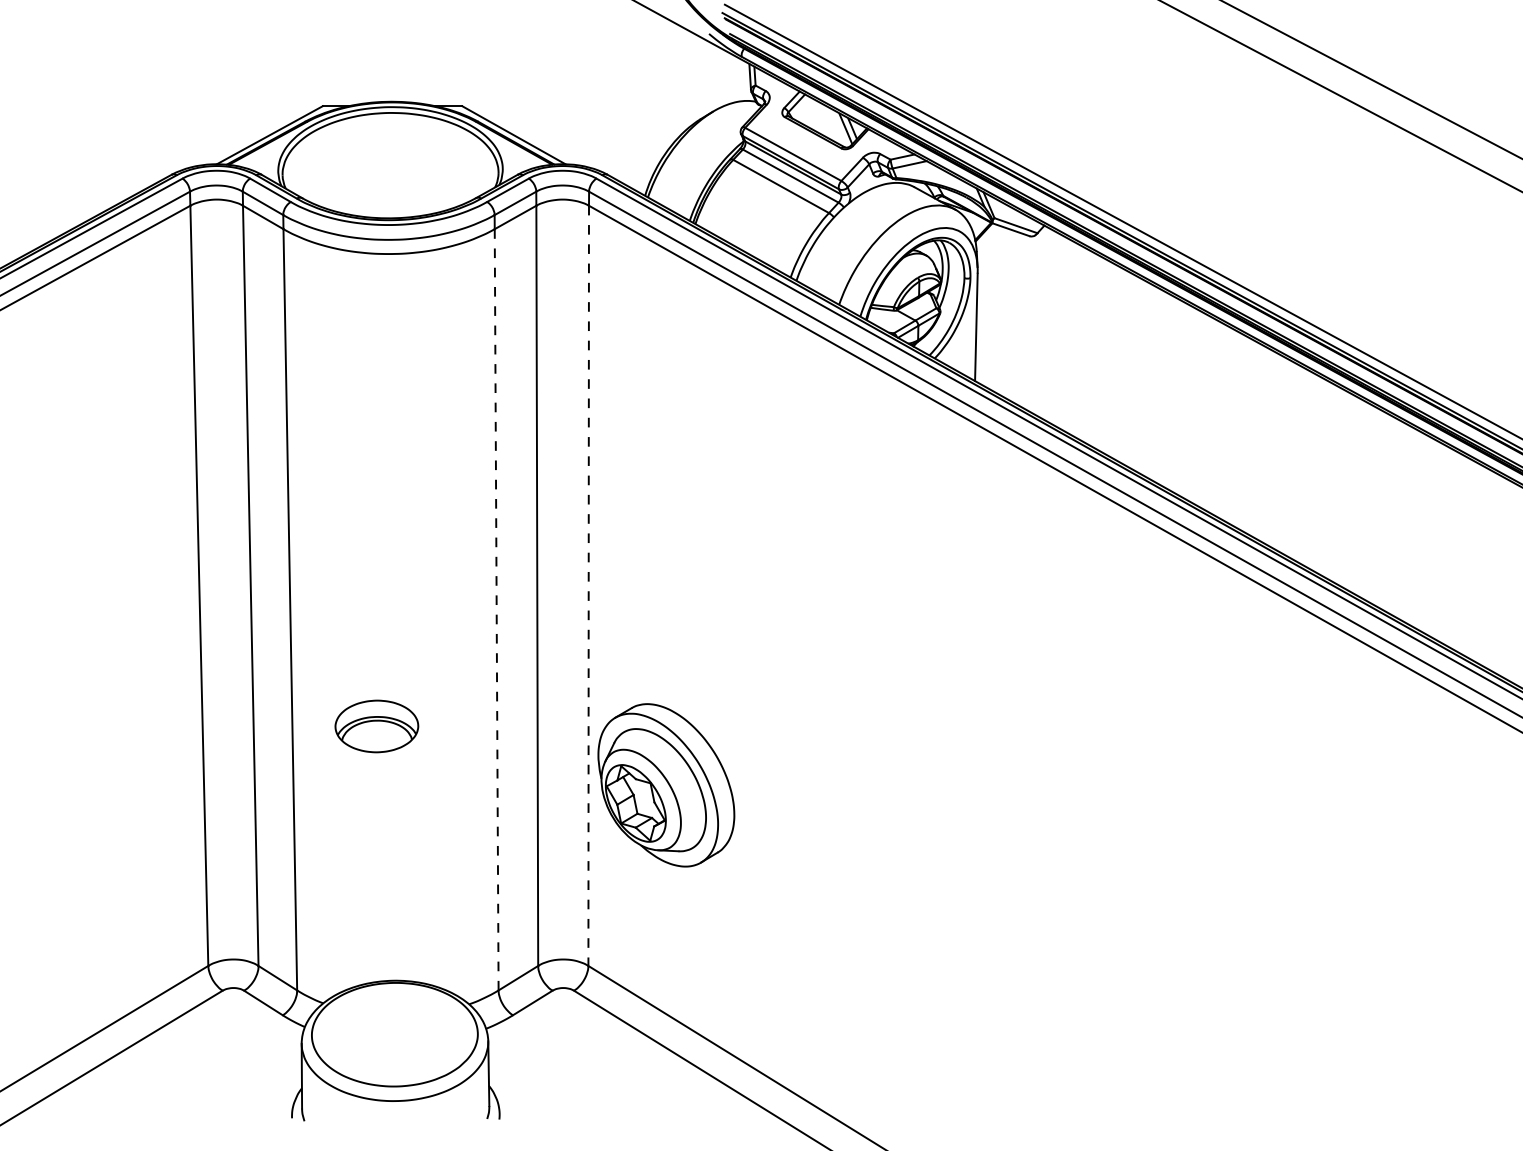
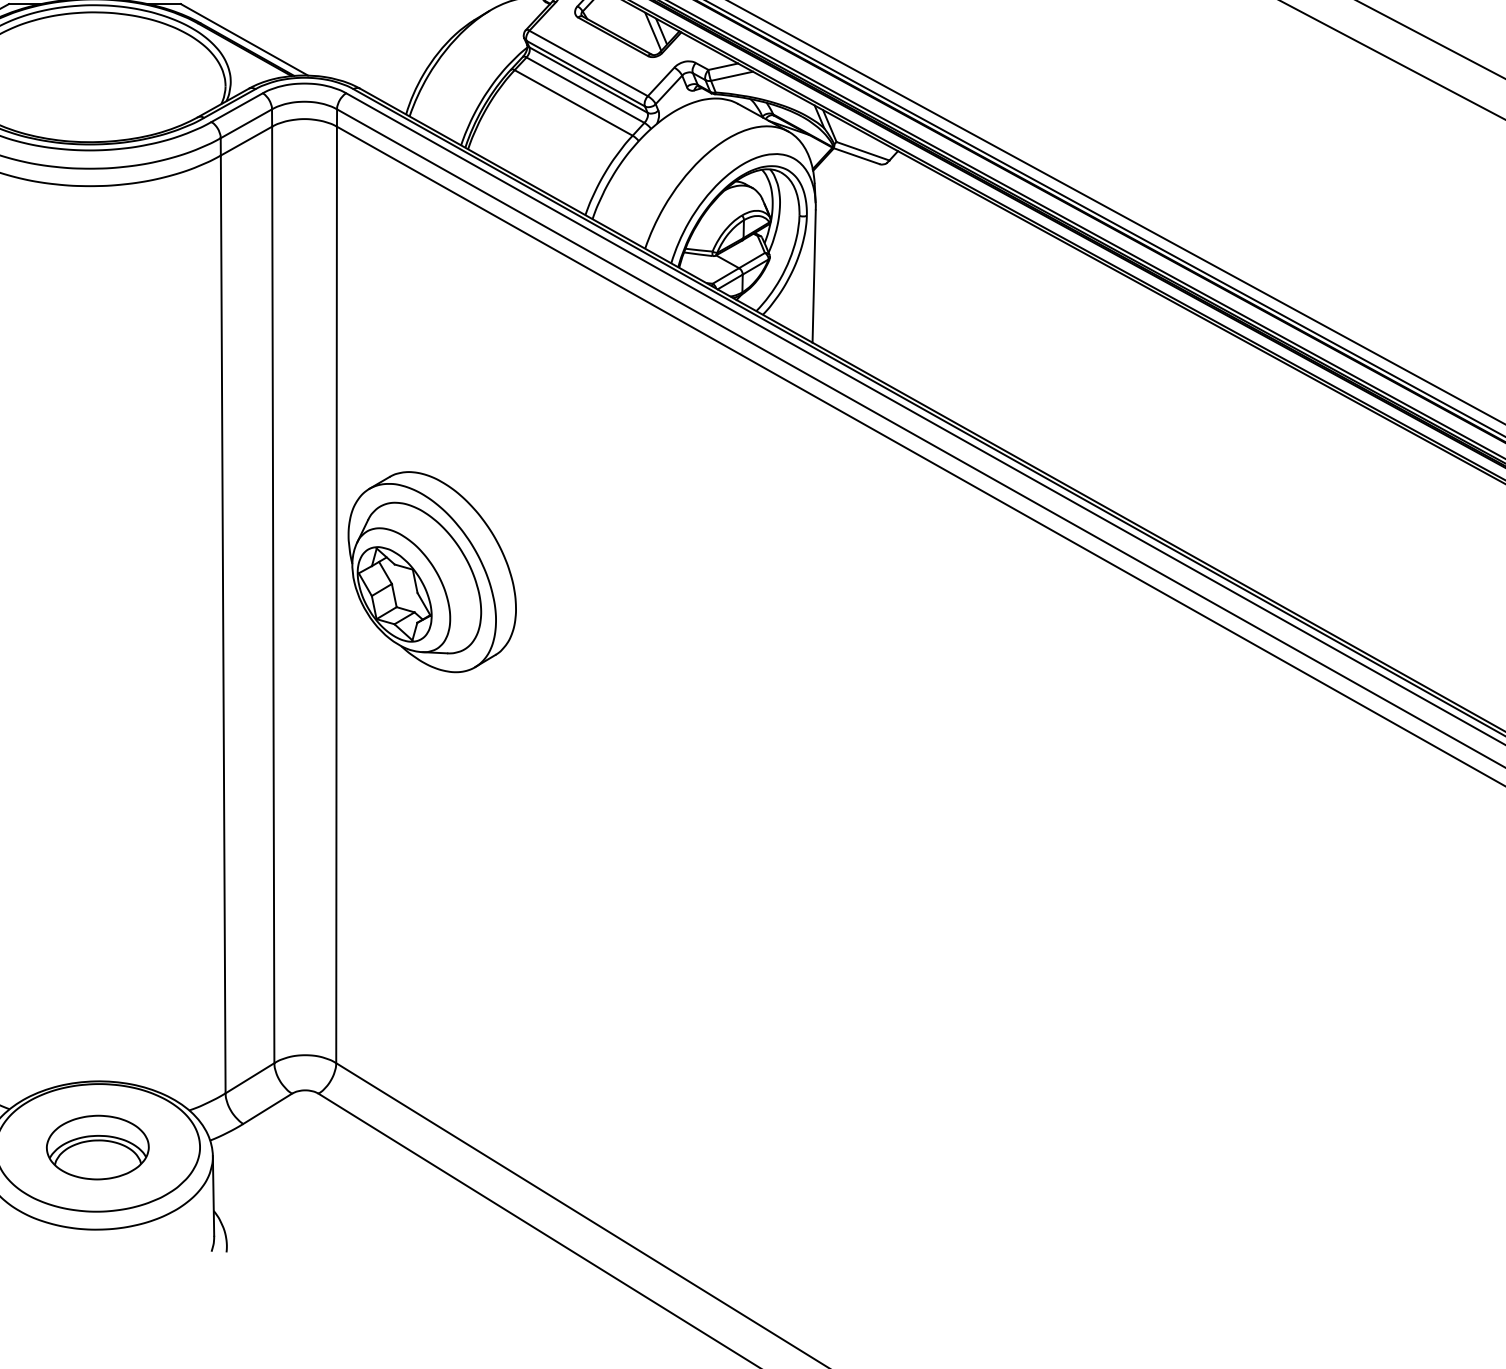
line: (588, 586) -> (336, 595), dashed -> solid
line: (496, 609) -> (223, 624), dashed -> solid
part: (376, 726) -> (97, 1147), moved
part: (666, 785) -> (432, 572), moved

